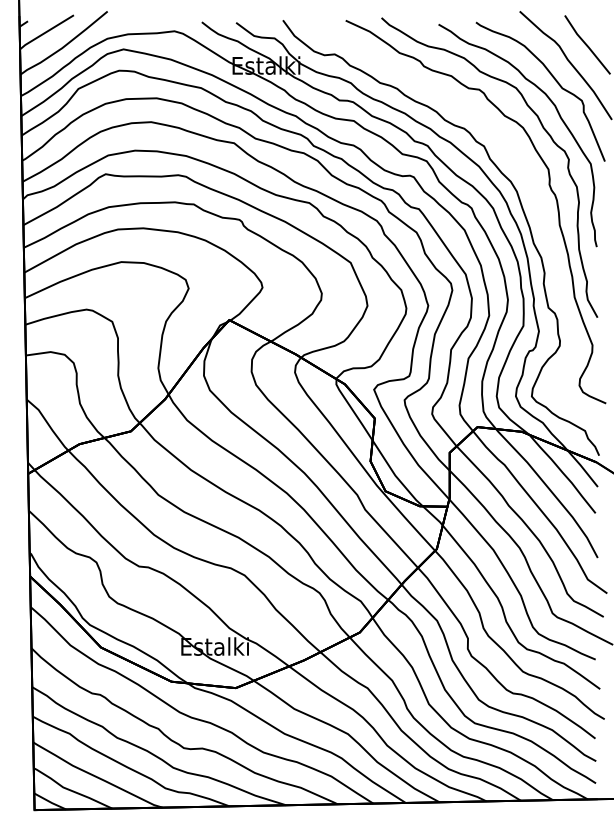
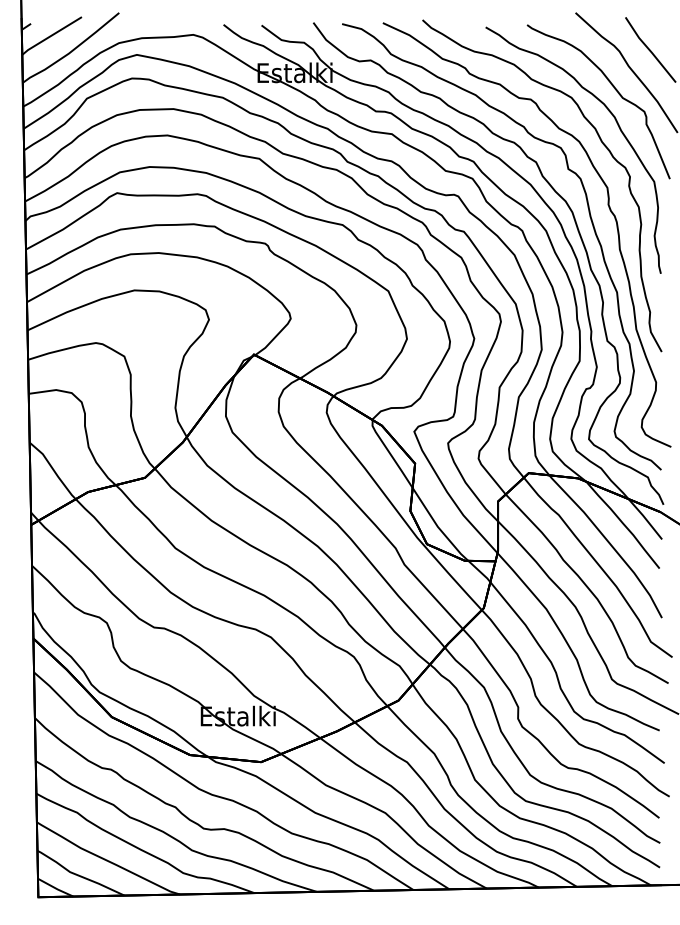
part: (532, 196) -> (589, 217), added

